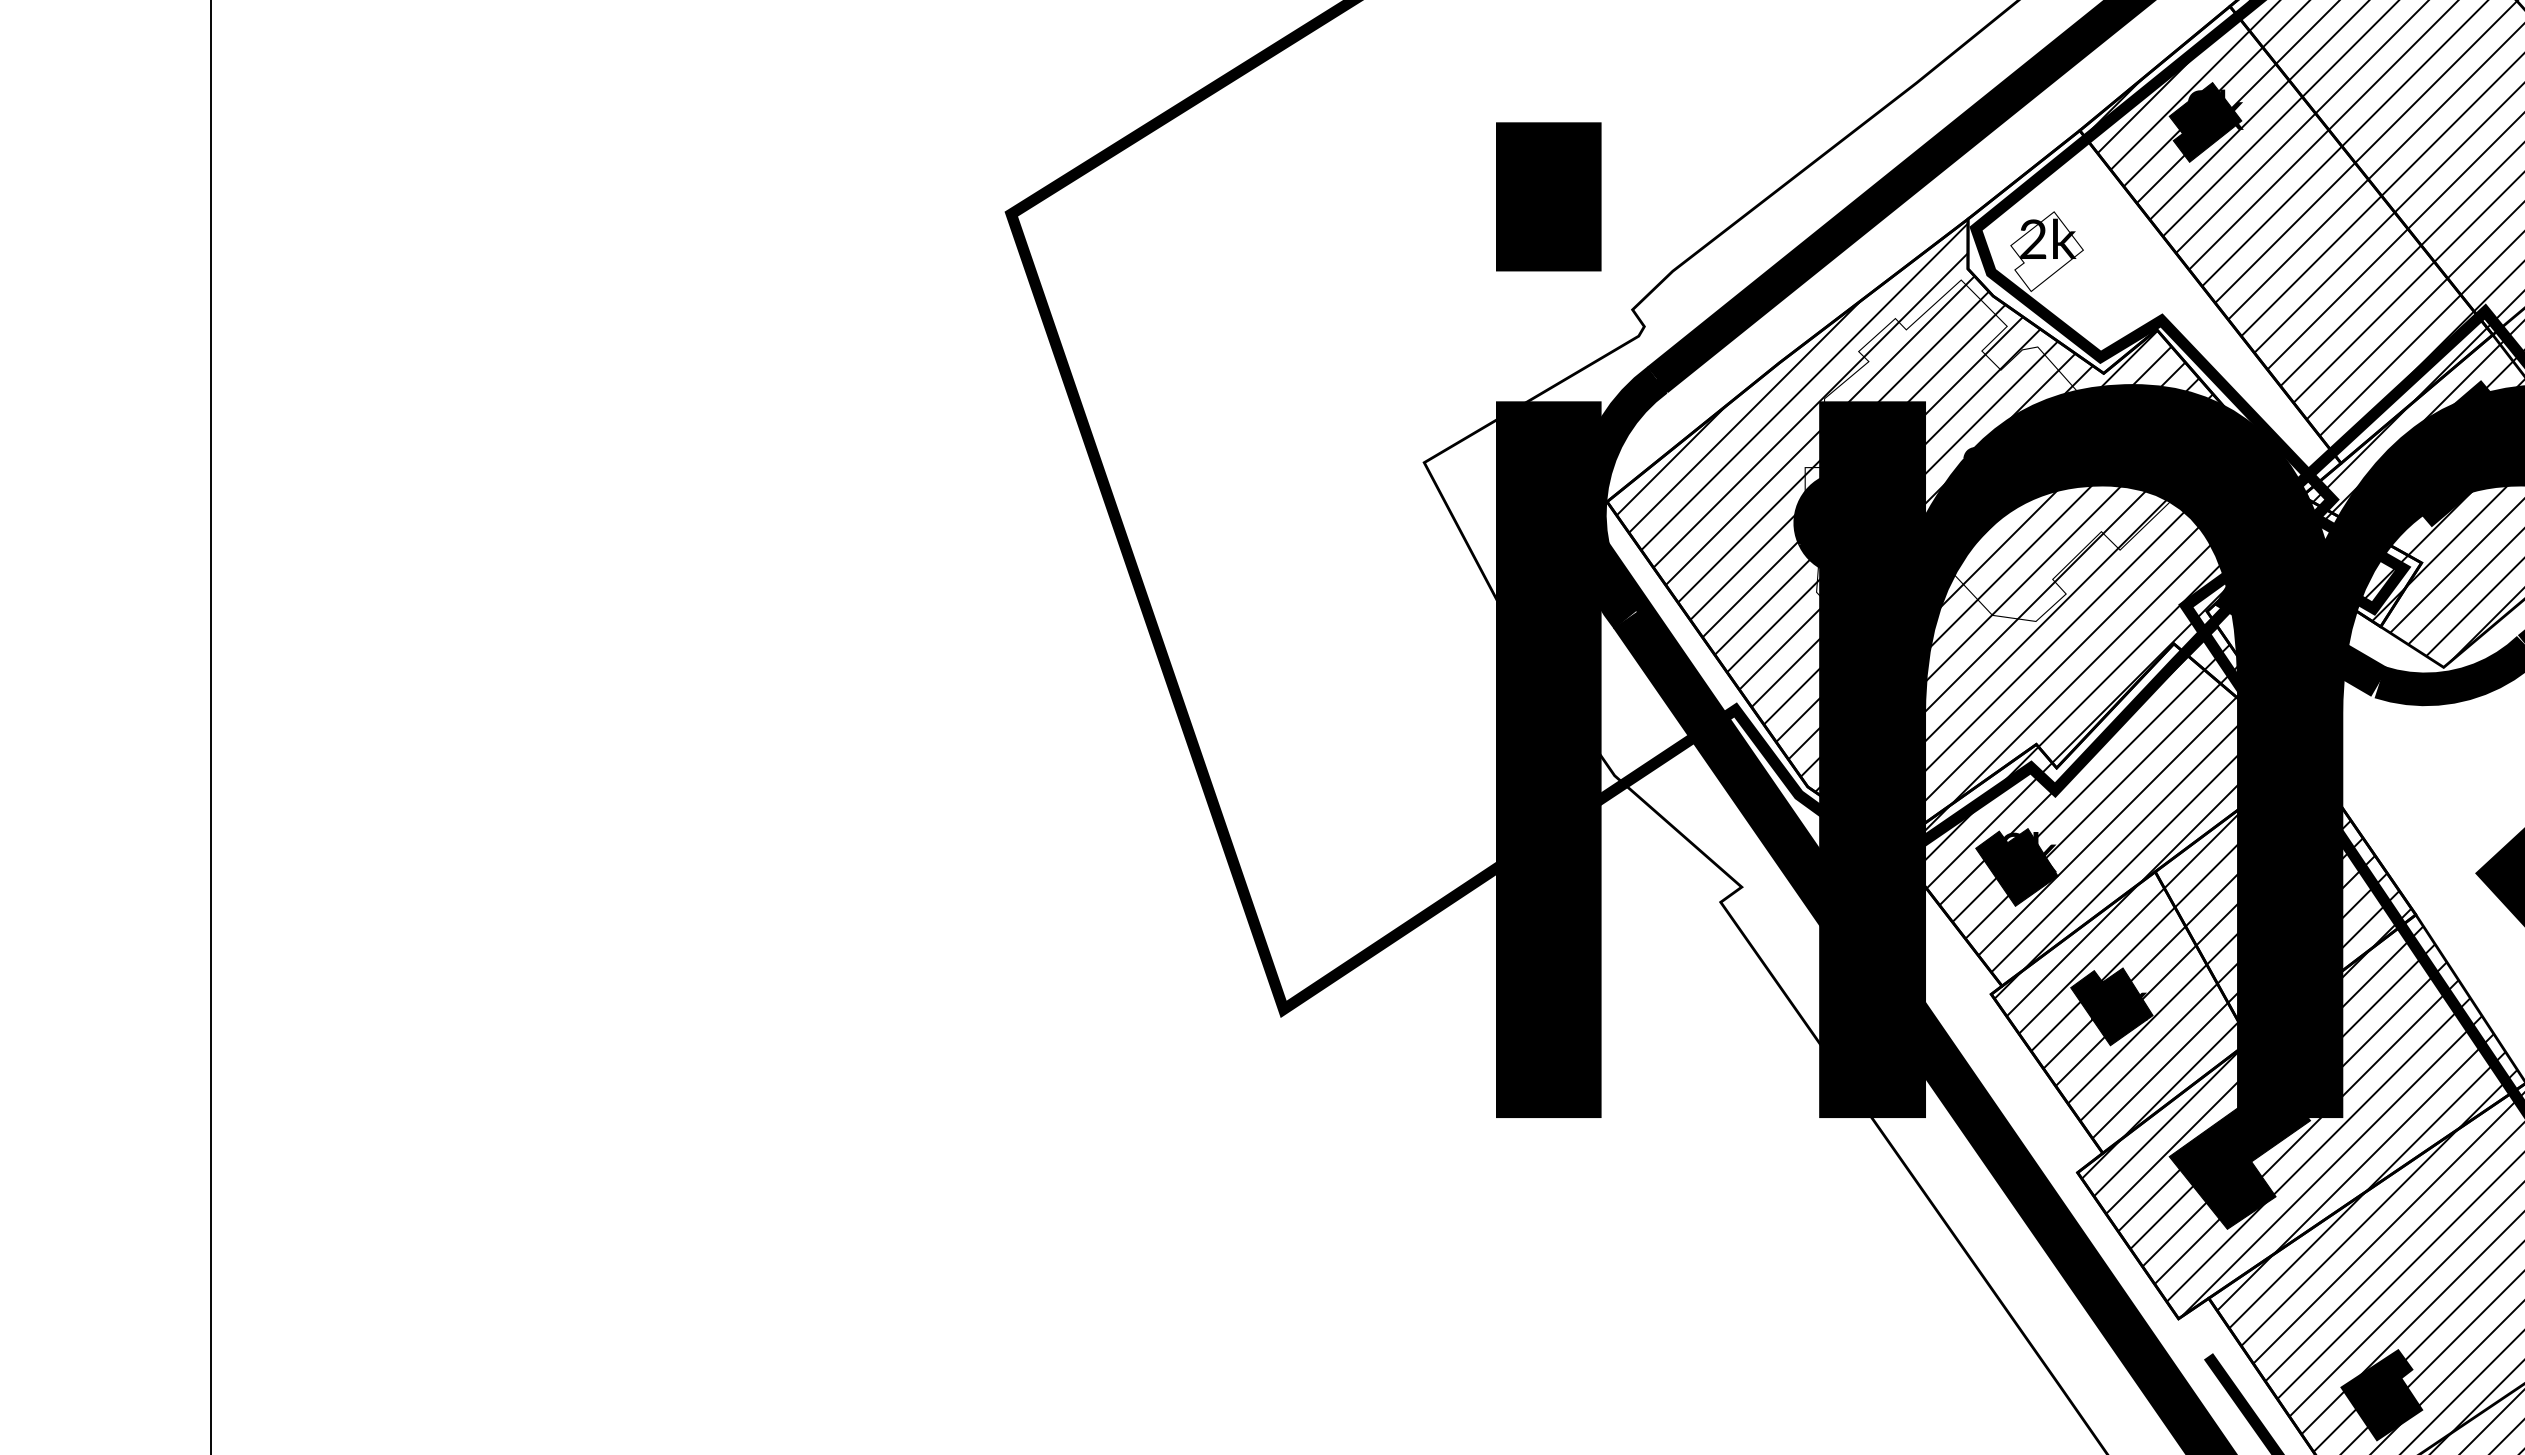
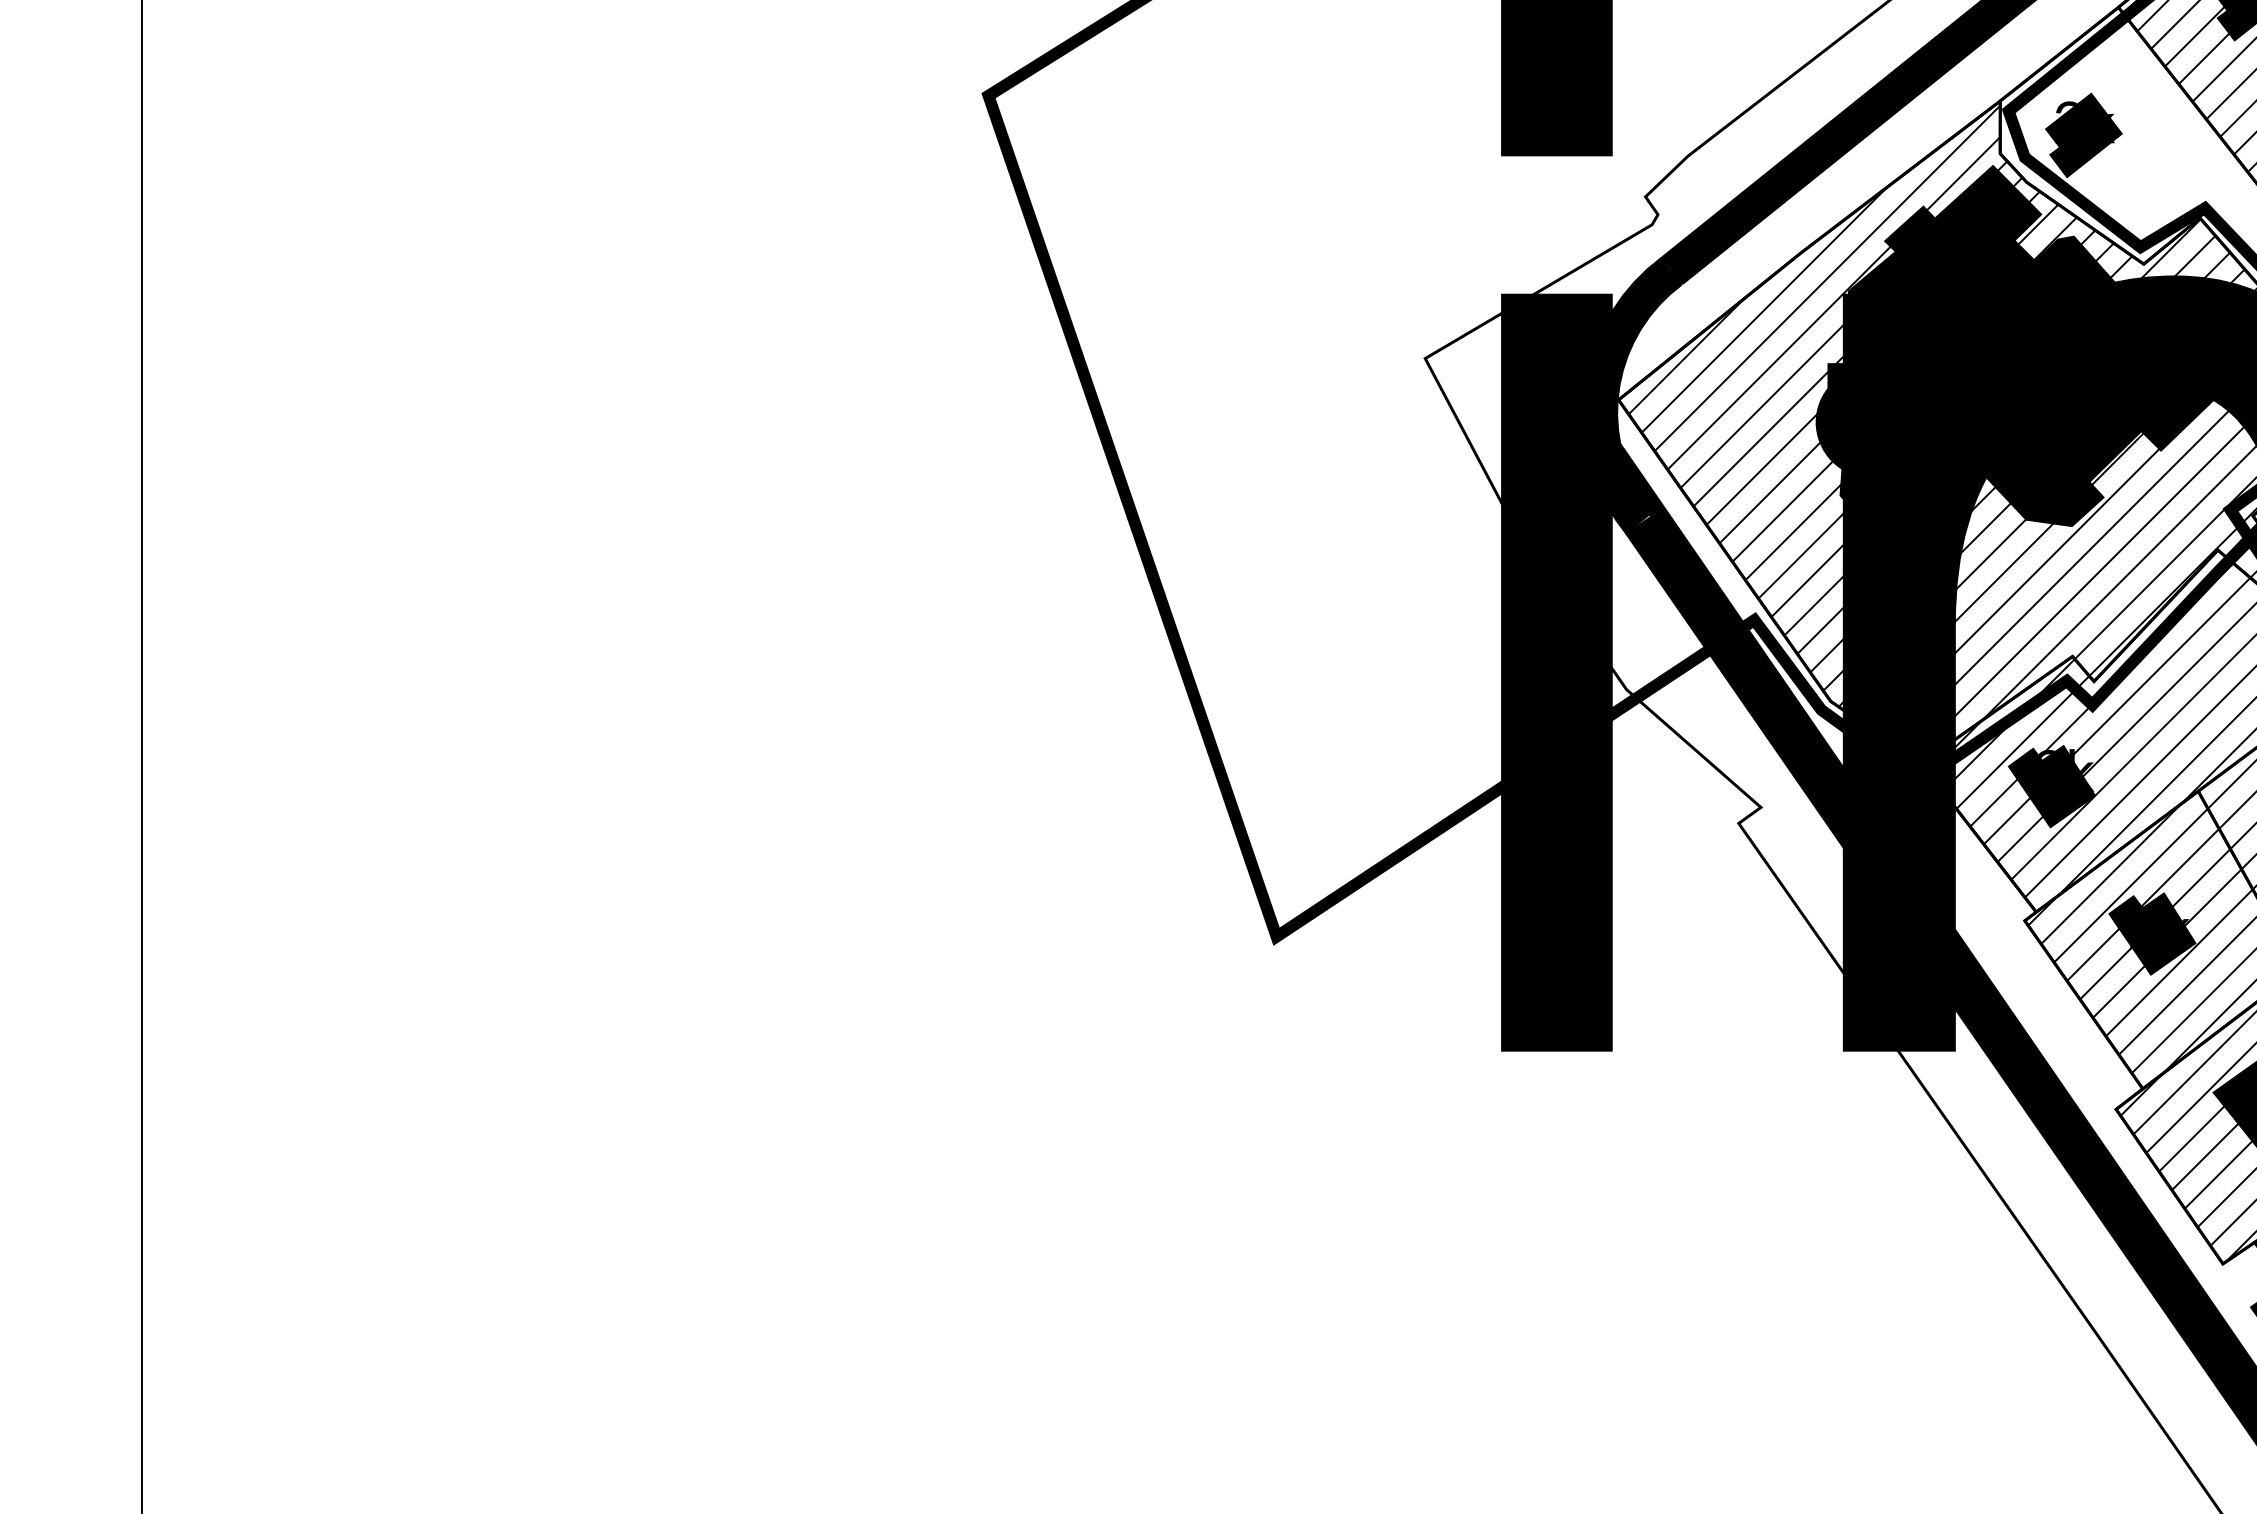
fill: (2046, 251) -> (2083, 135), added
fill: (1991, 457) -> (2025, 353), added

